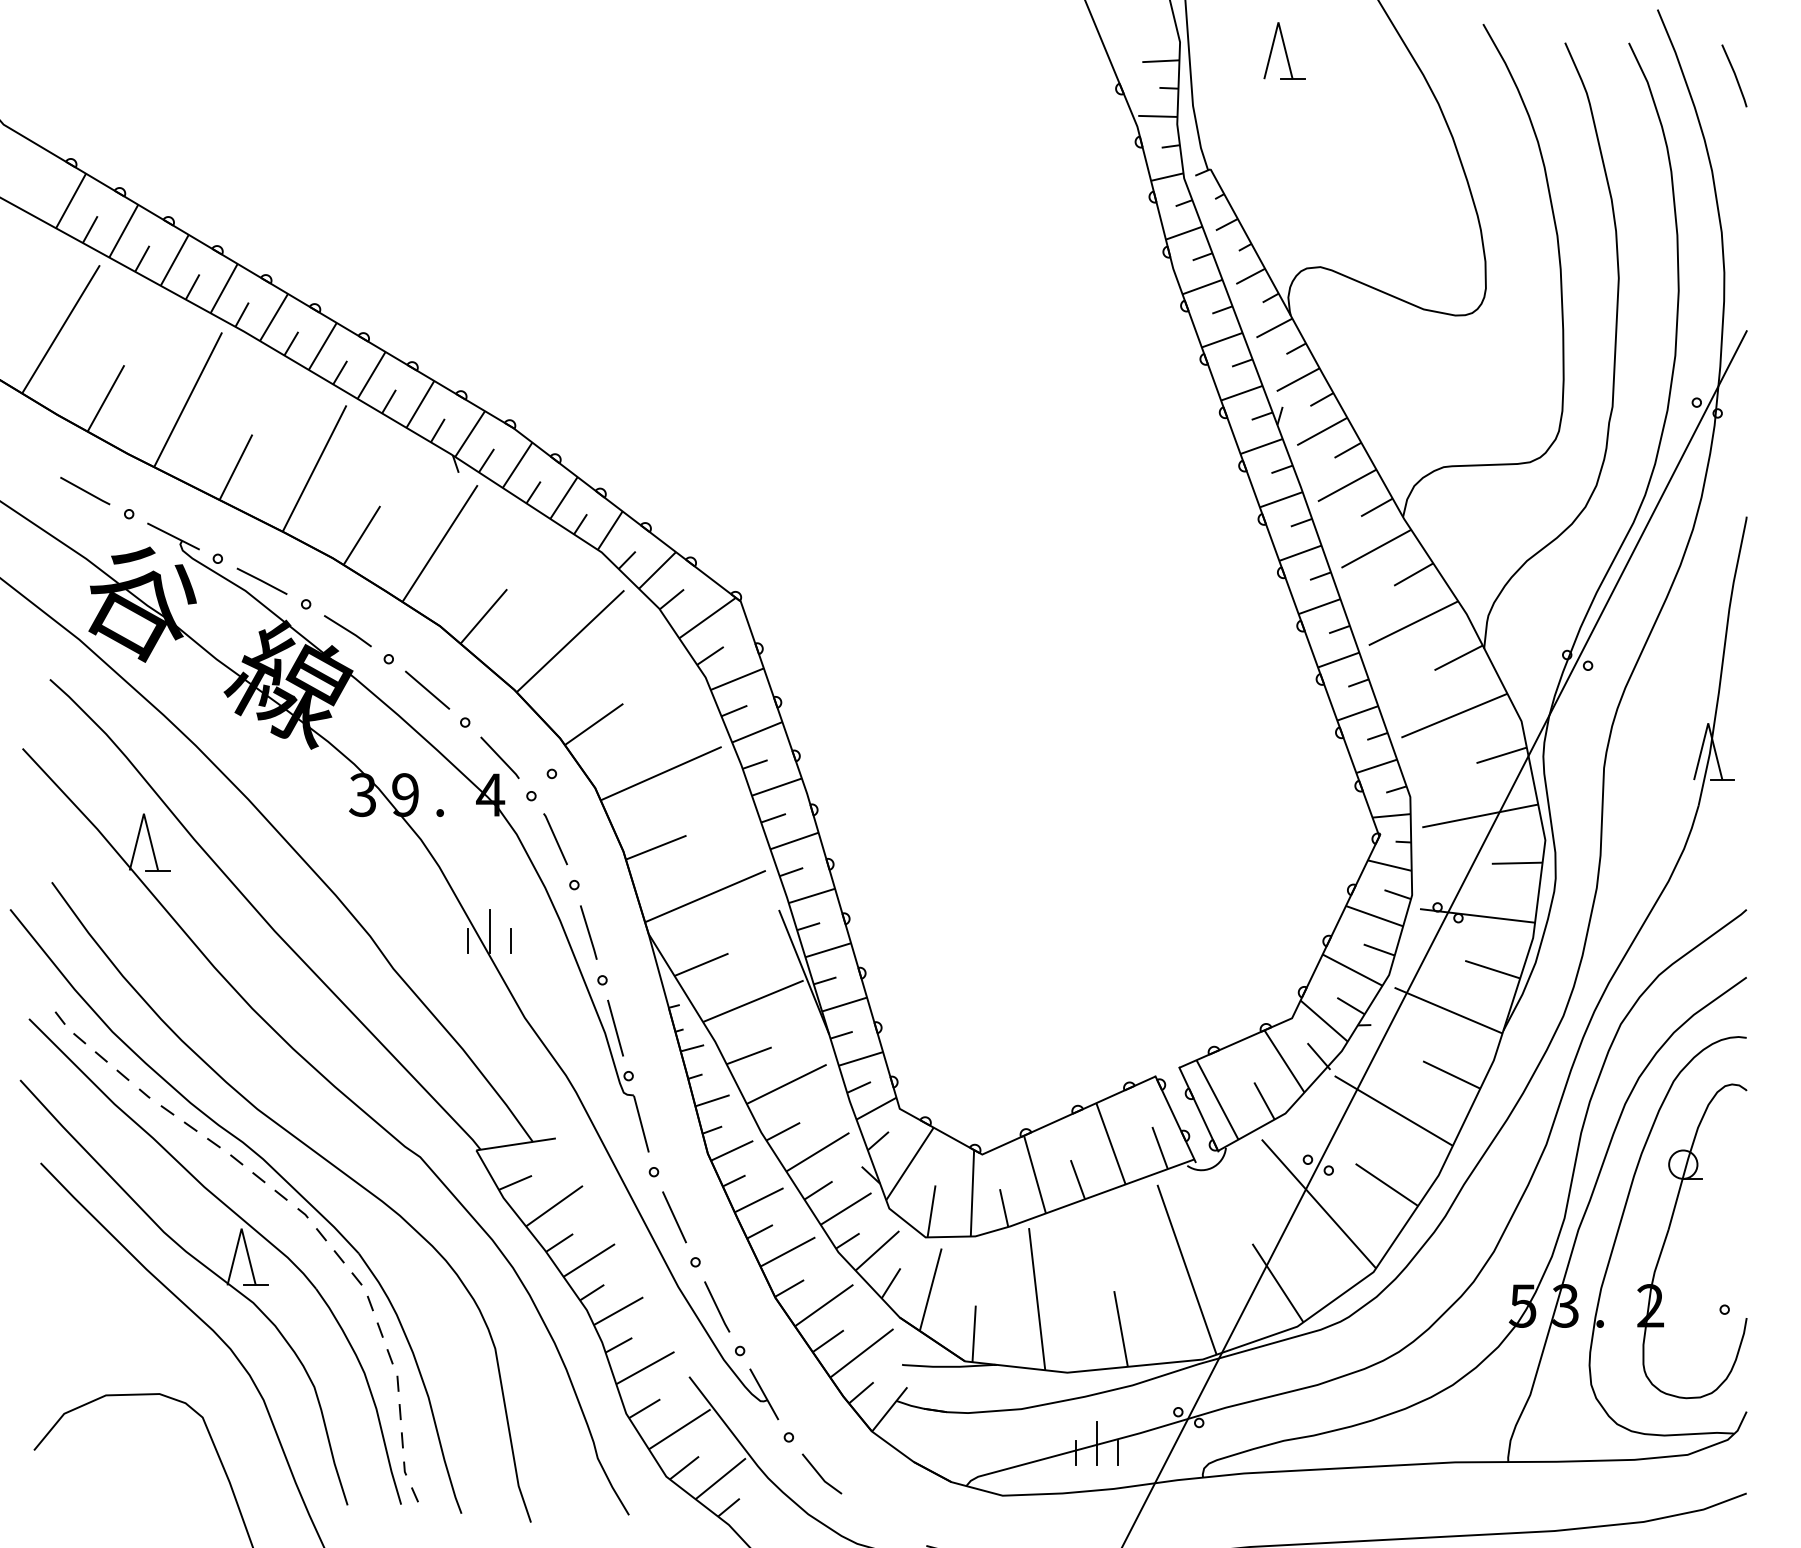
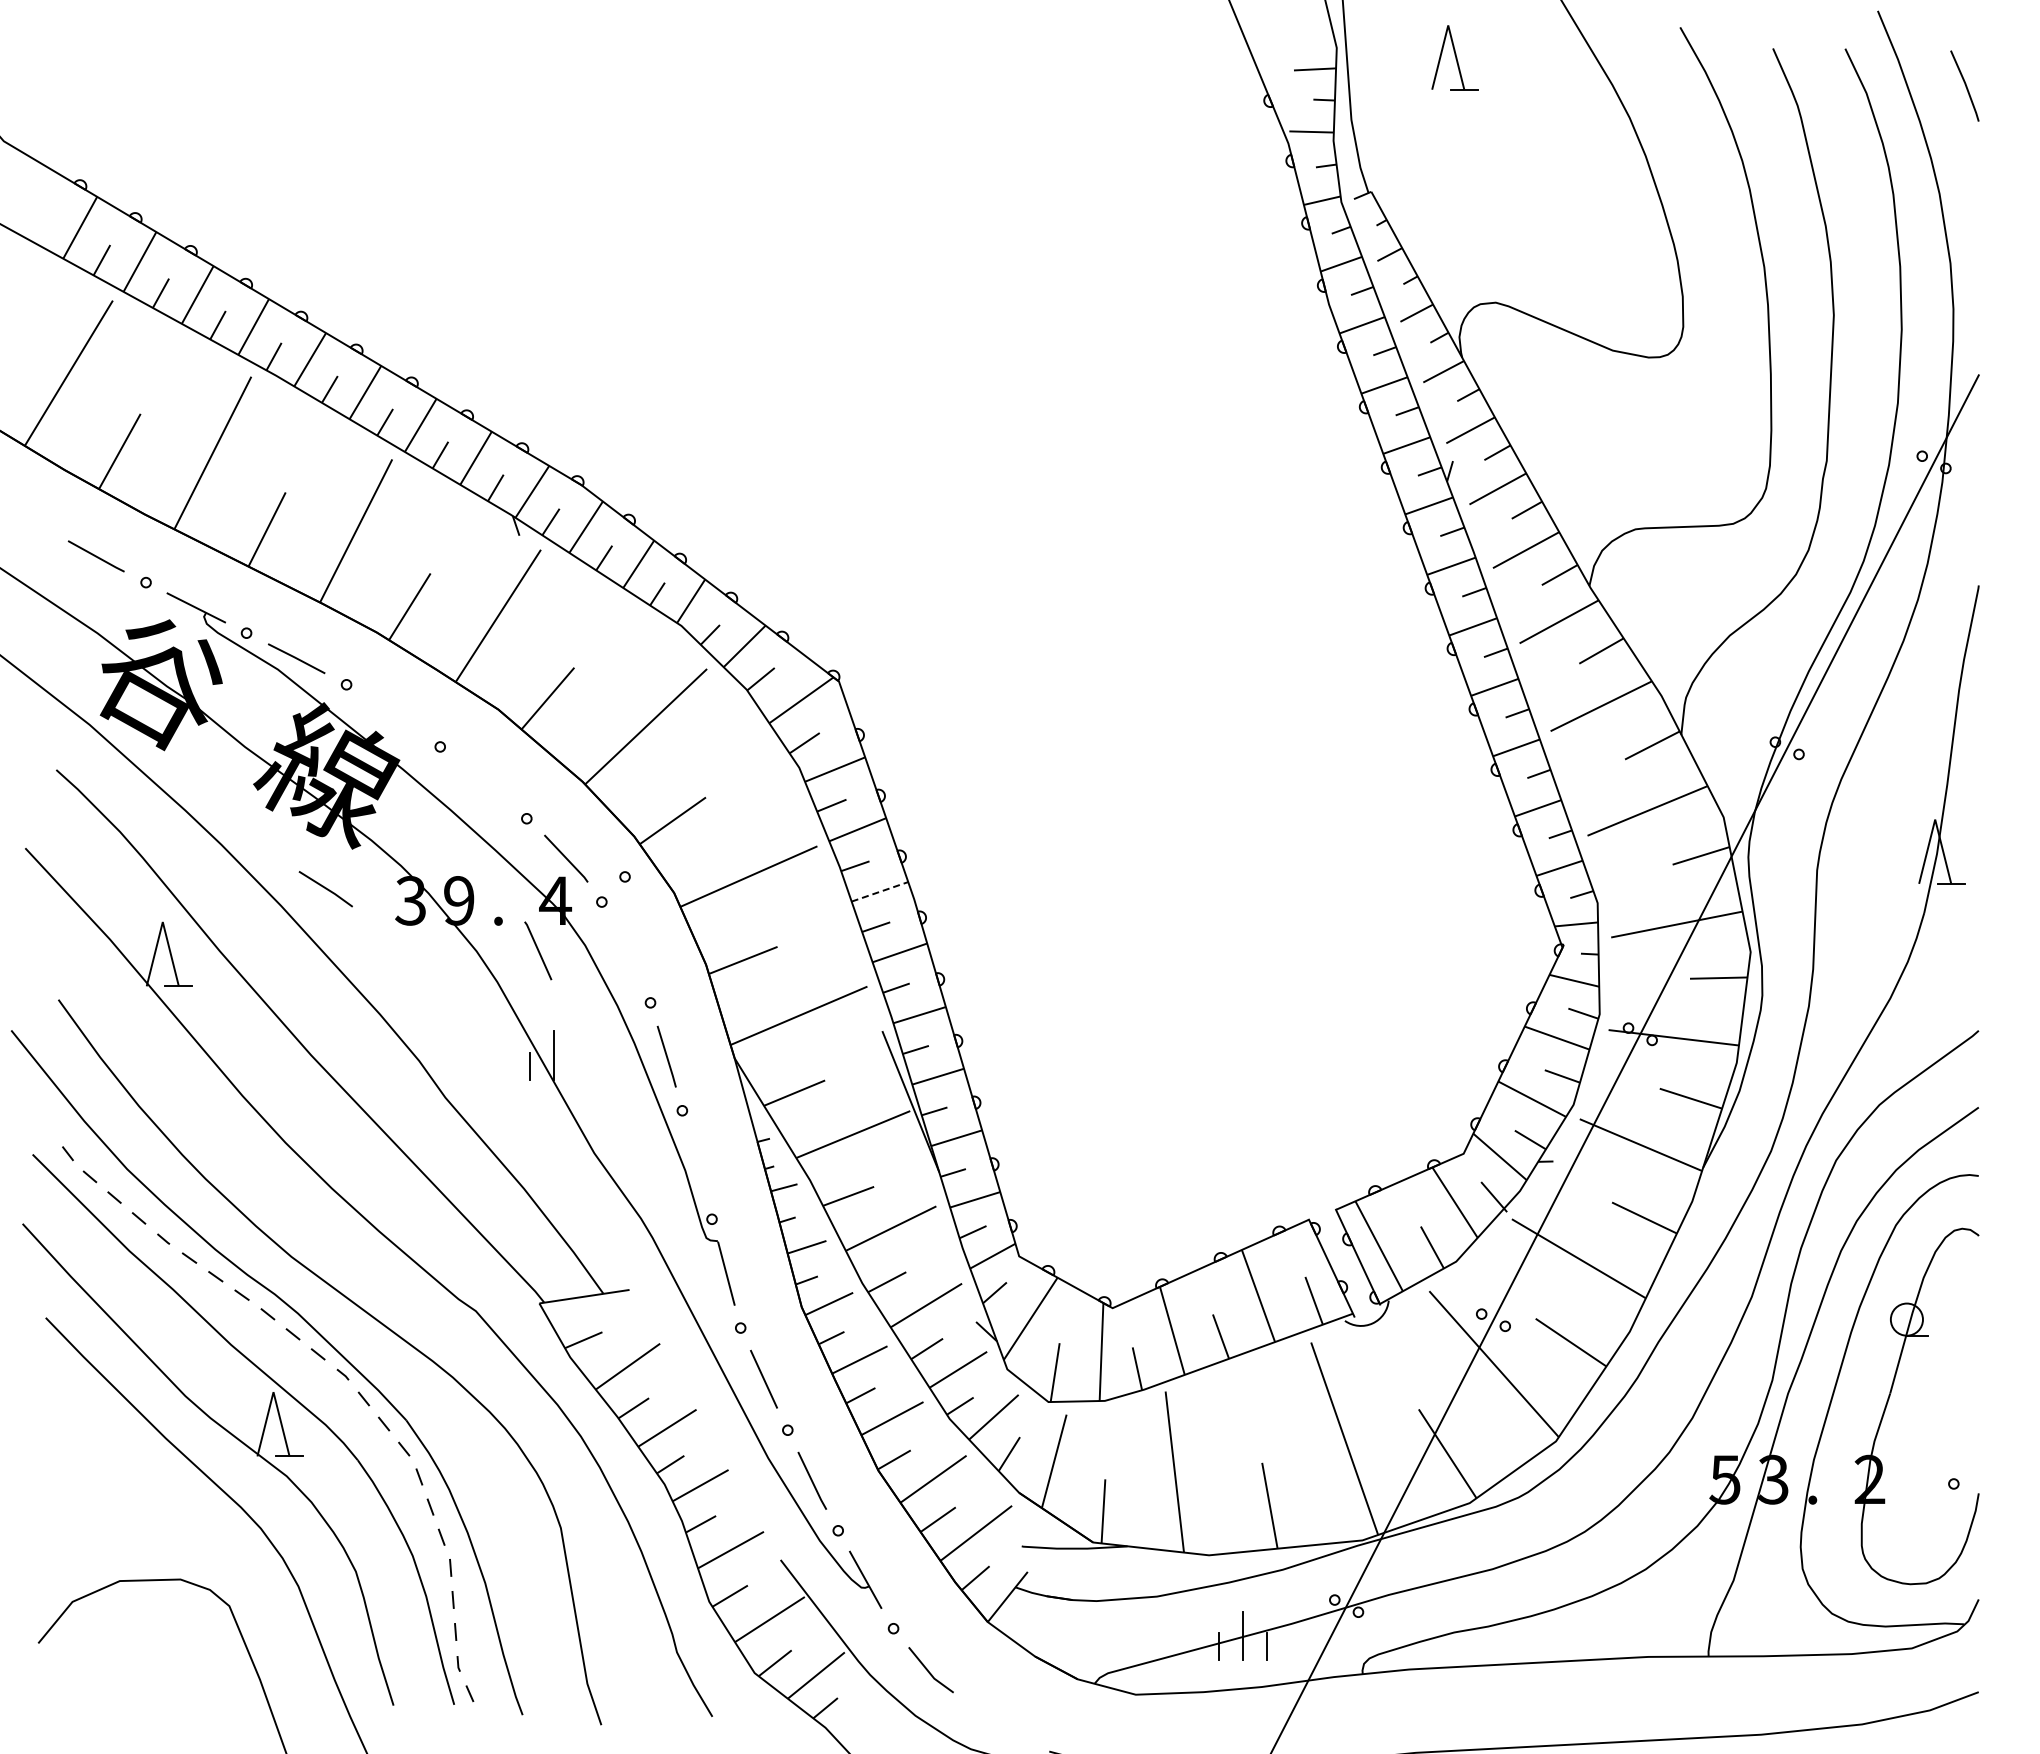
line: (347, 631) -> (325, 889), moved
line: (426, 690) -> (483, 782), removed
line: (776, 786) -> (879, 891), solid -> dashed
line: (555, 838) -> (538, 950), moved
line: (510, 940) -> (578, 1065), removed
line: (614, 1028) -> (696, 1165), removed

